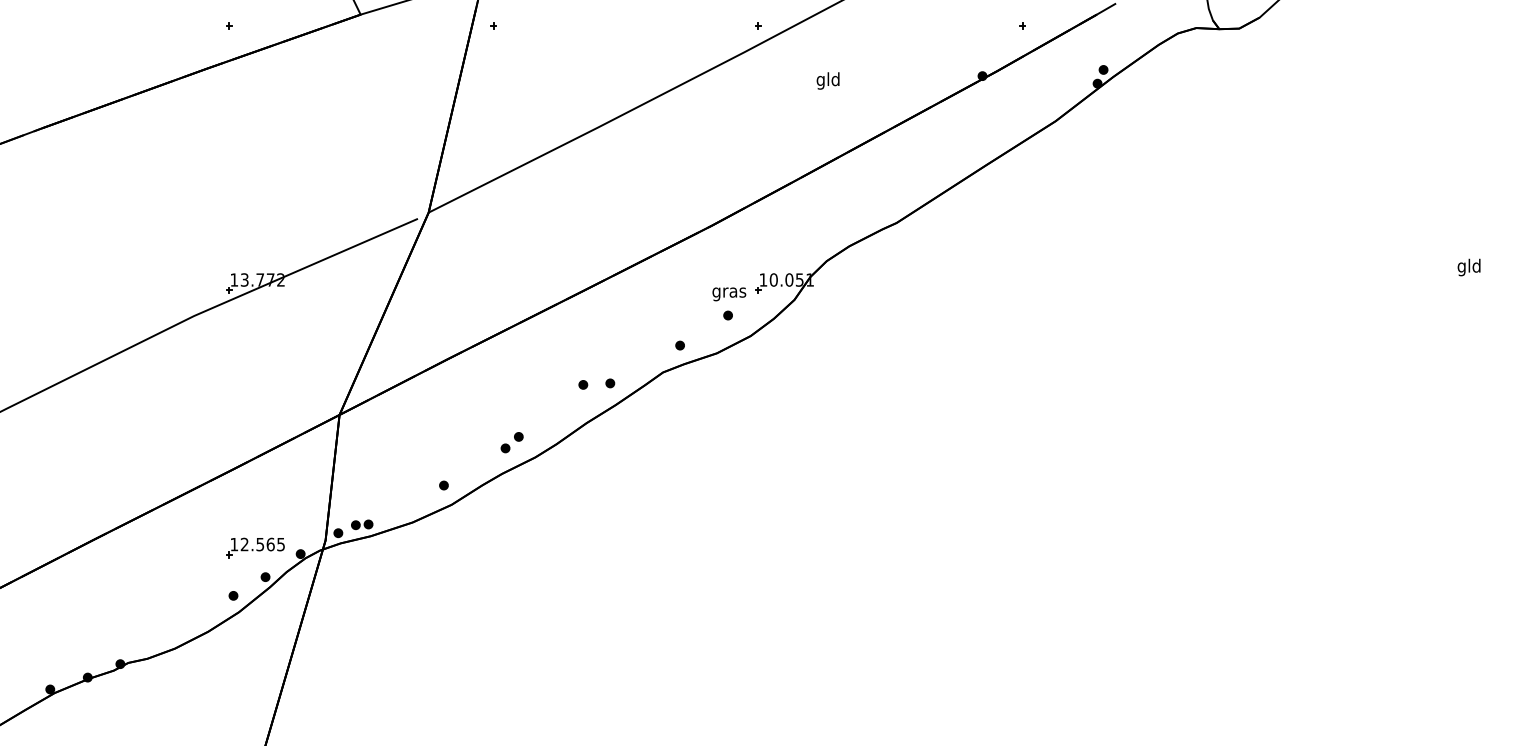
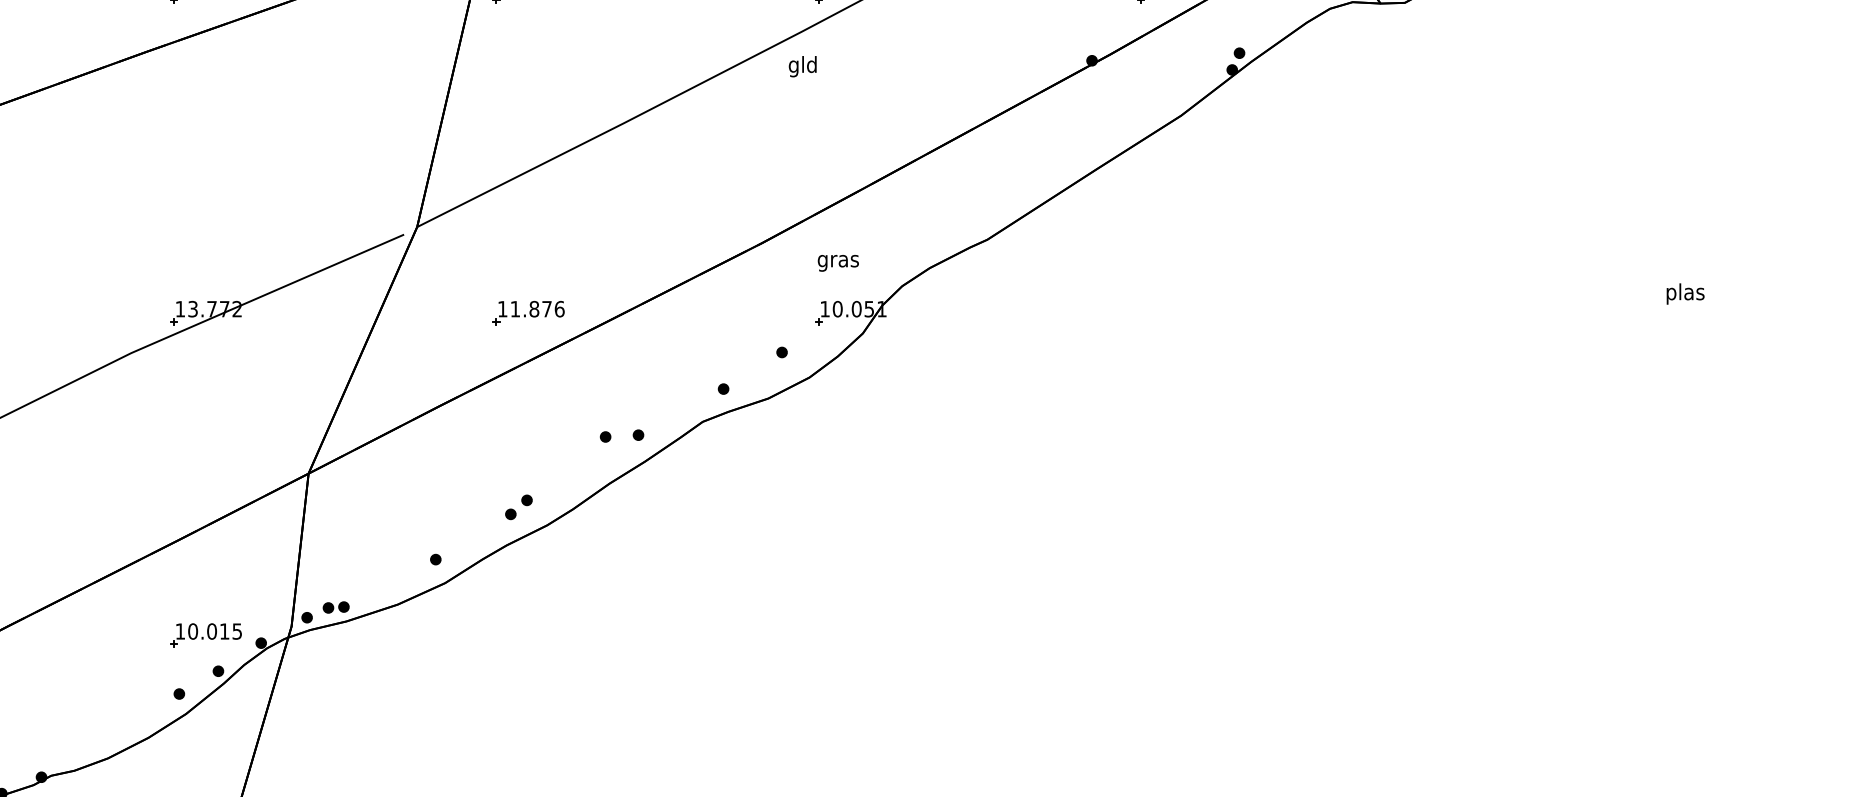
text: (827, 80) -> (802, 66), moved
text: (1469, 267) -> (1685, 293), gld -> plas
part: (519, 283) -> (527, 313), added
text: (729, 294) -> (838, 263), moved
text: (257, 544) -> (208, 631), 12.565 -> 10.015

